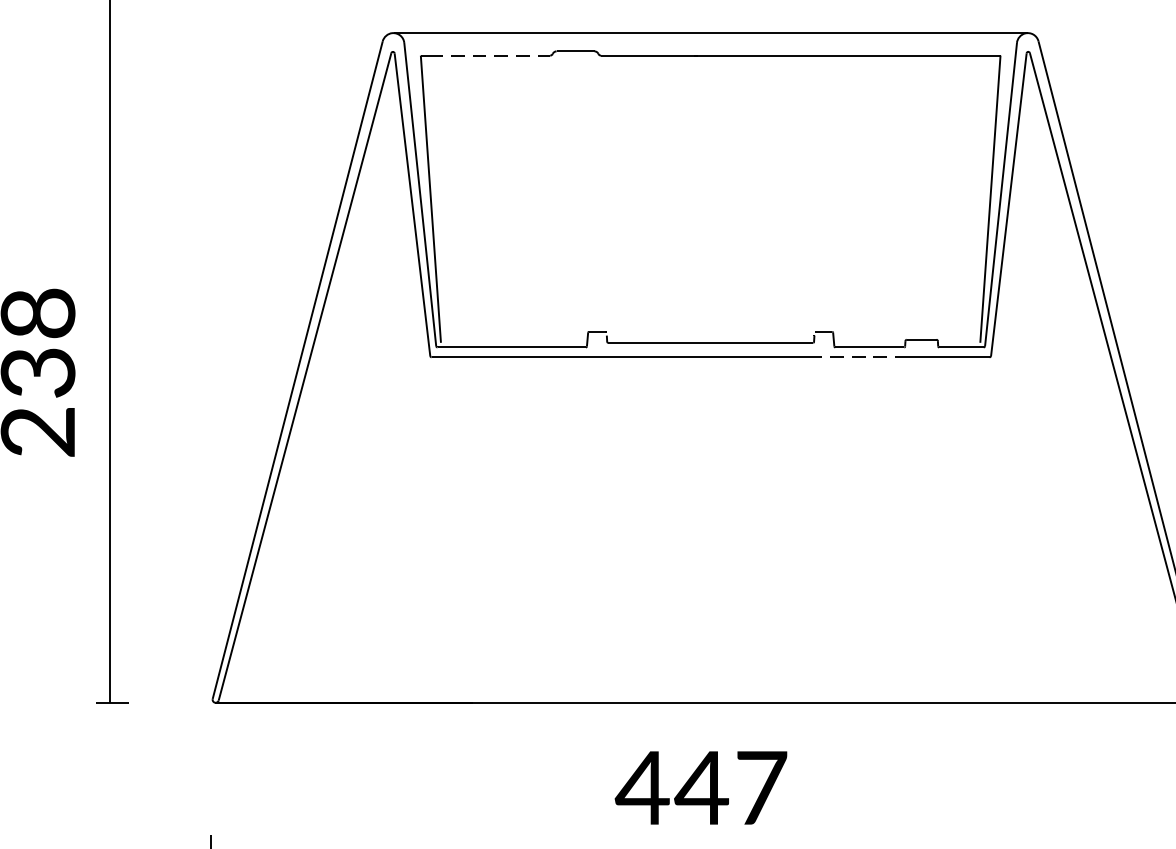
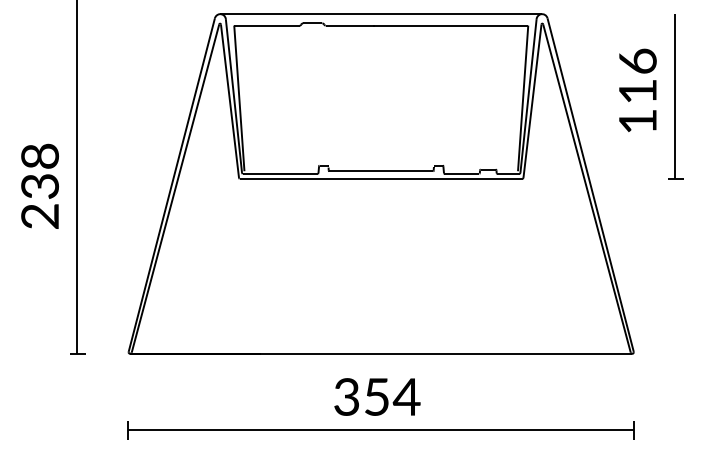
line: (490, 55) -> (269, 25), dashed -> solid
line: (861, 357) -> (457, 178), dashed -> solid
text: (701, 786) -> (376, 396), 447 -> 354

